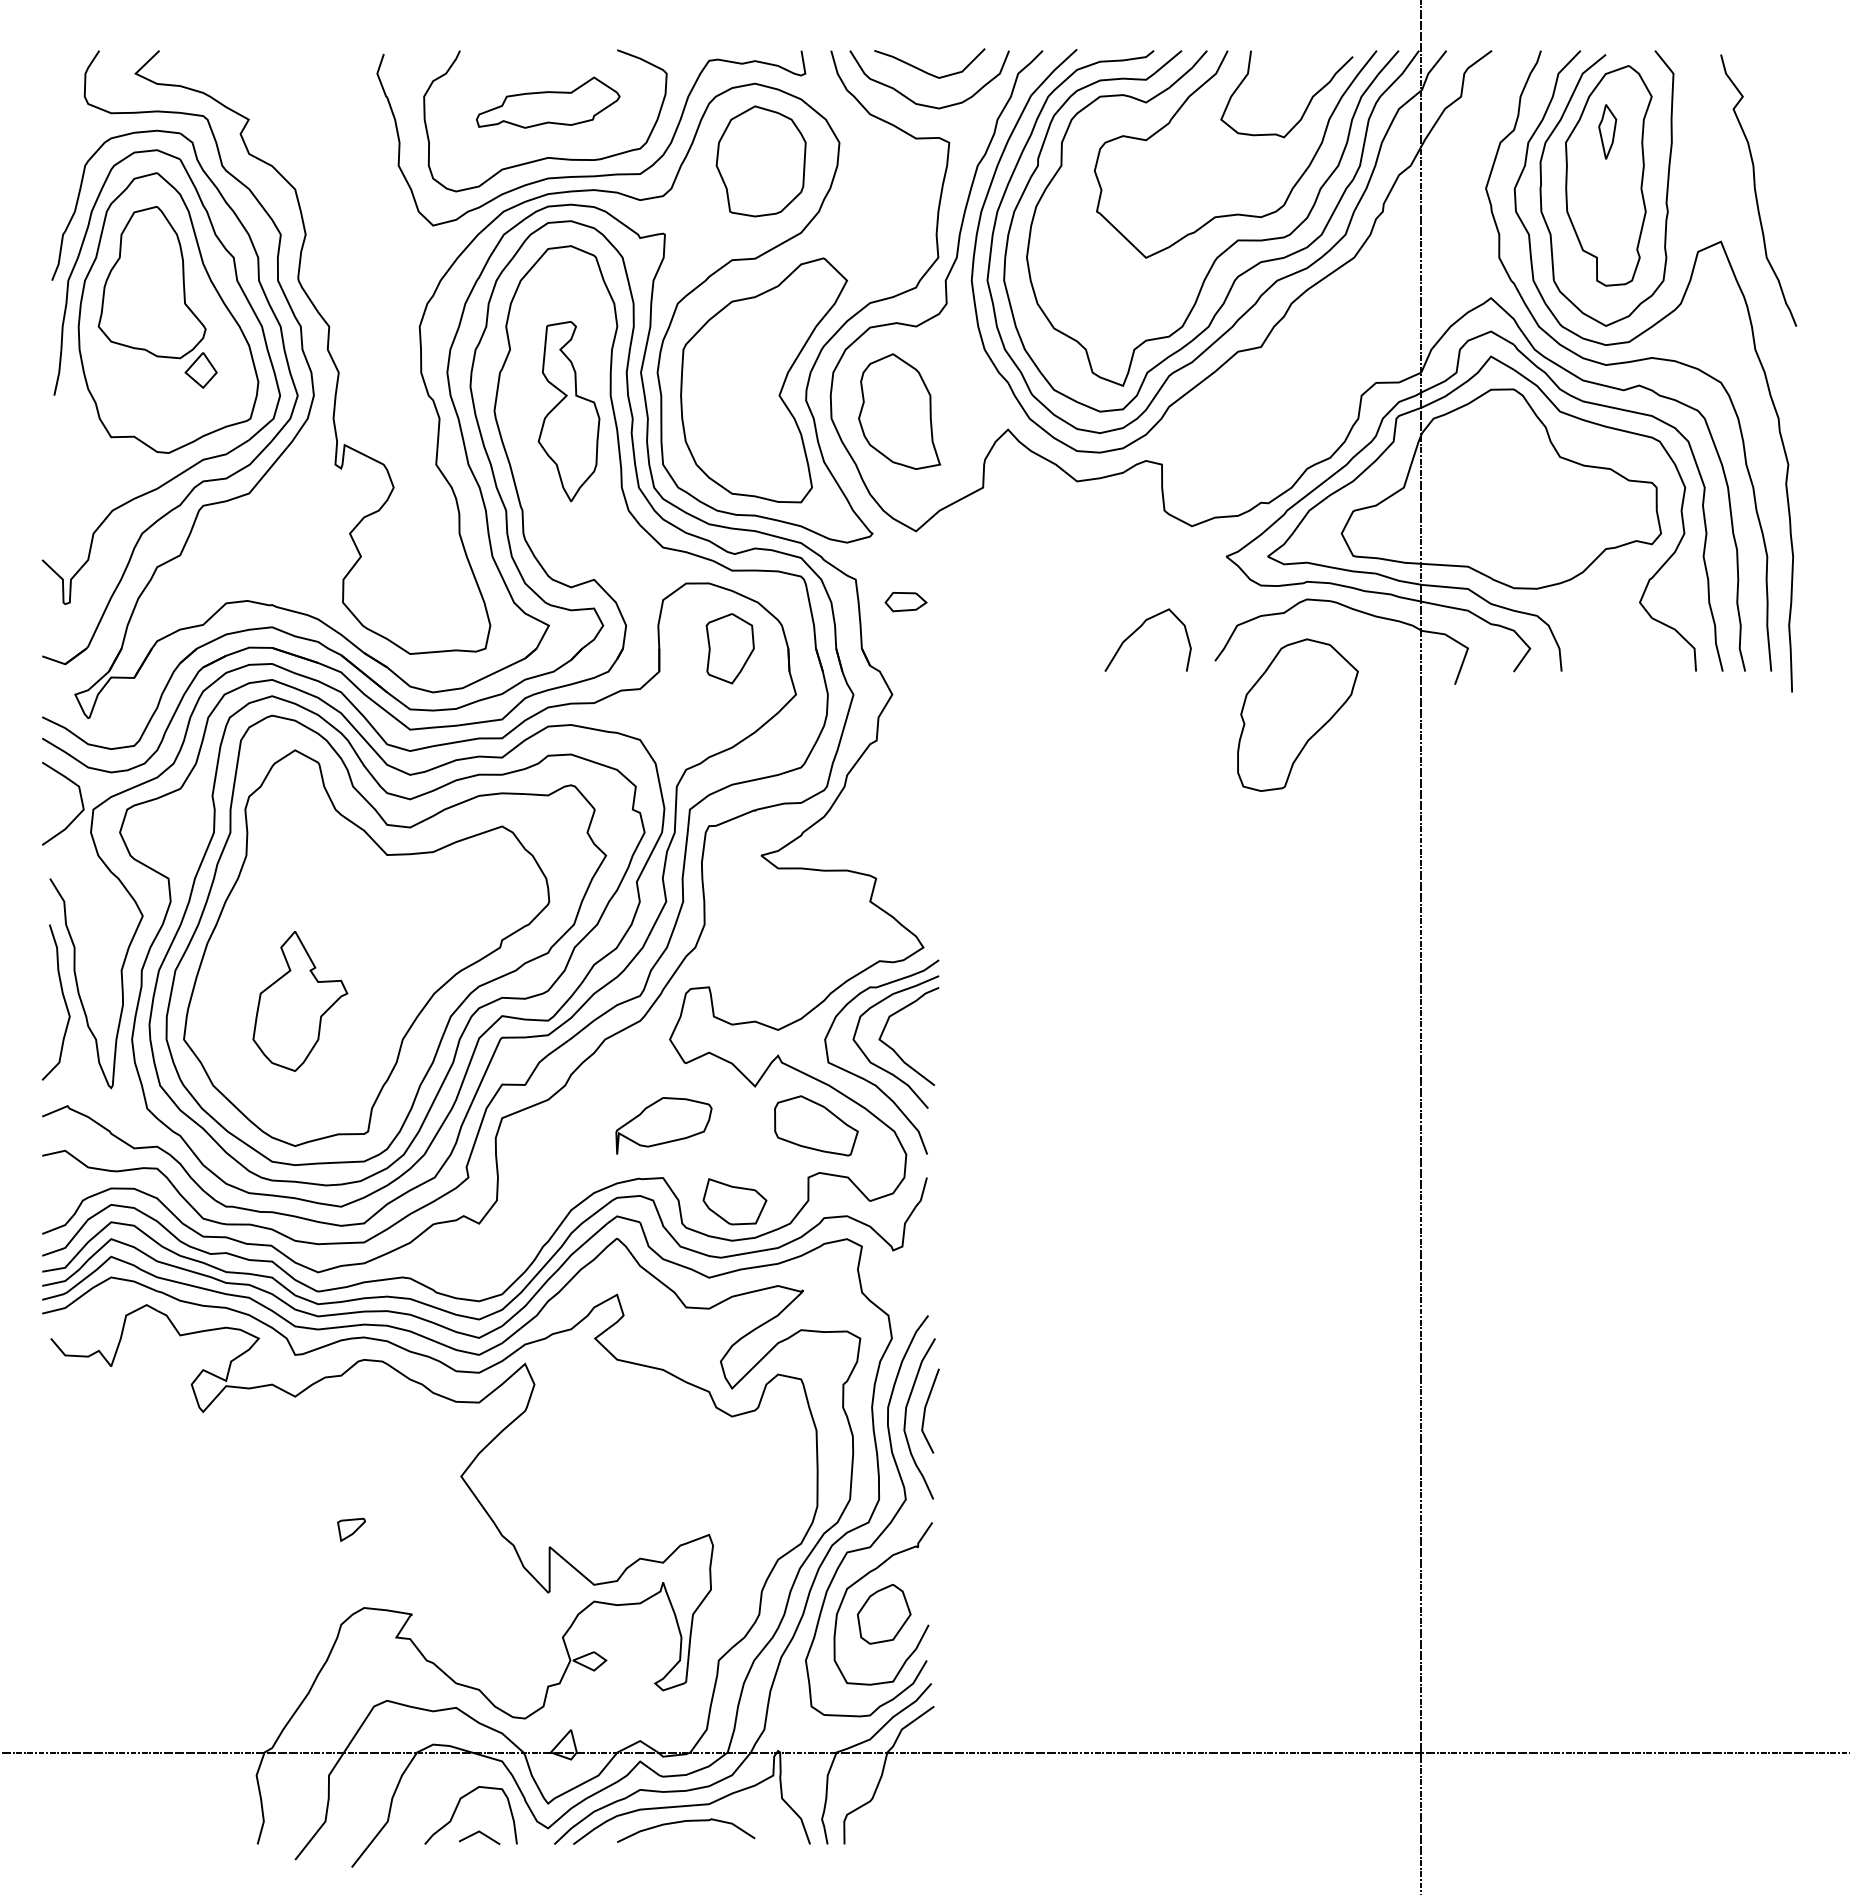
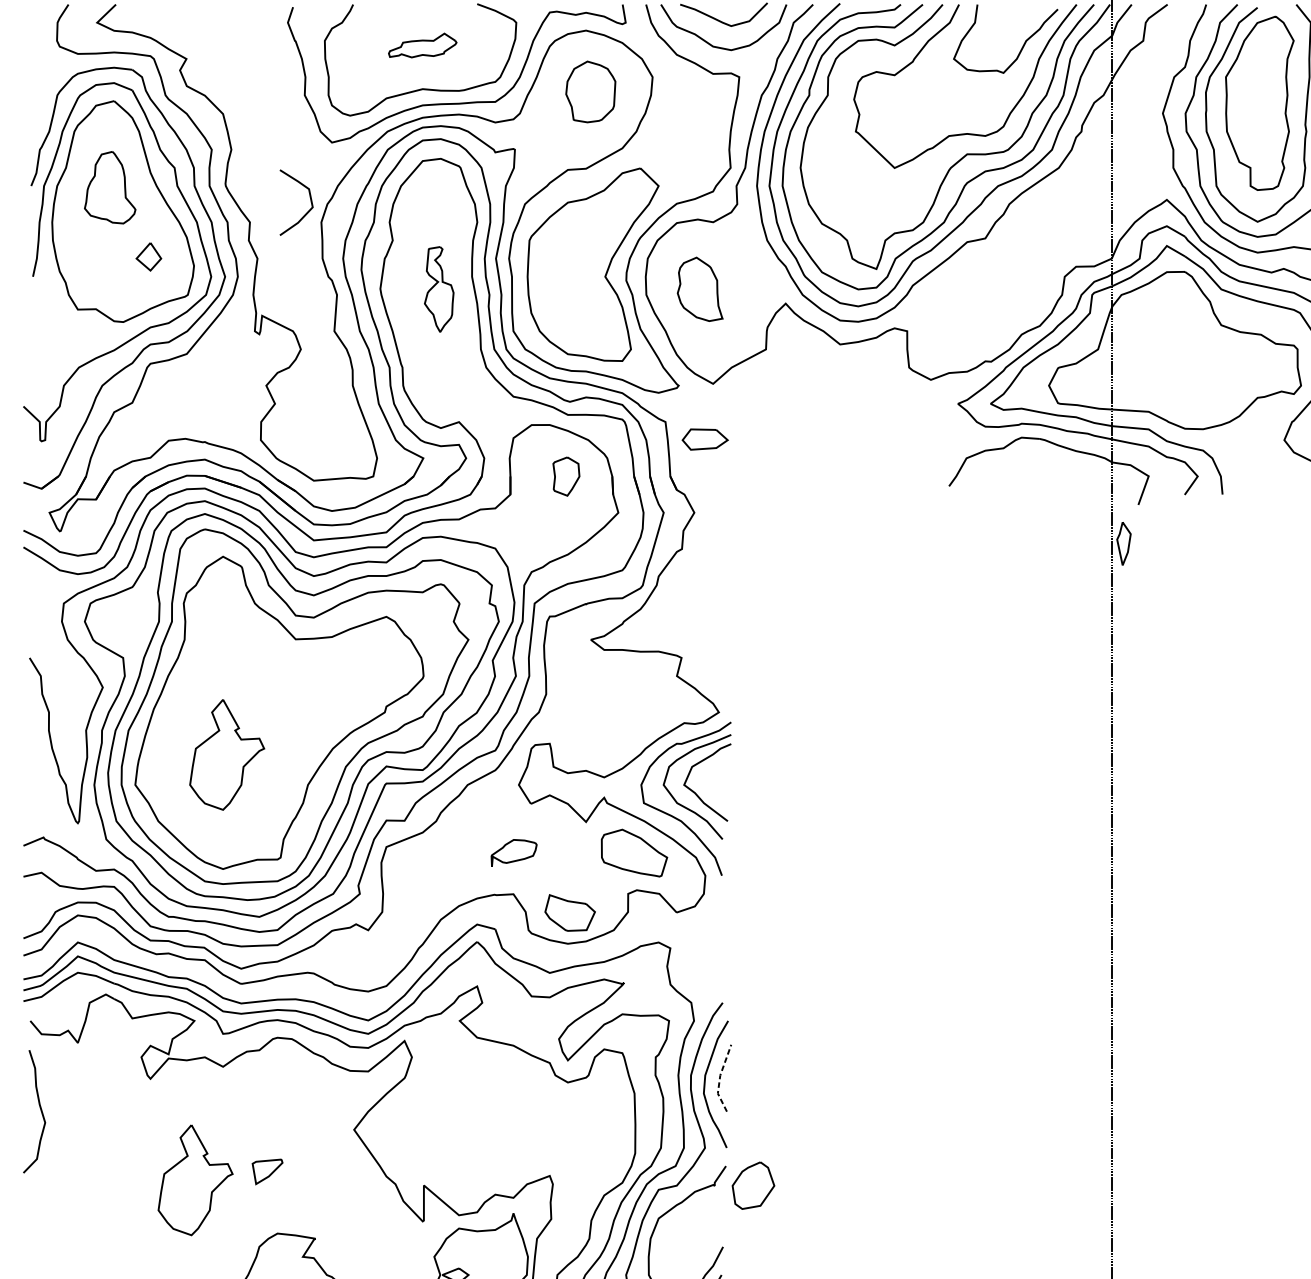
part: (547, 102) -> (422, 45), size x0.6
part: (1607, 131) -> (1123, 543), moved
part: (760, 161) -> (590, 92), size x0.7
part: (151, 282) -> (109, 187), size x0.6
part: (568, 411) -> (438, 289), size x0.6
part: (899, 411) -> (700, 289), size x0.7
part: (905, 602) -> (704, 440), size x1.4
curve: (1138, 629) -> (888, 461), removed
part: (729, 648) -> (565, 476), size x0.7
part: (1297, 714) -> (1014, 528), removed
curve: (80, 799) -> (310, 199), moved
curve: (63, 999) -> (40, 1109), moved
part: (663, 1125) -> (513, 852), size x0.6
curve: (526, 1284) -> (405, 978), removed
line: (924, 1411) -> (719, 1078), solid -> dashed
part: (351, 1529) -> (267, 1171), size x1.4
part: (260, 1540) -> (195, 1180), added
part: (883, 1614) -> (752, 1185), moved

